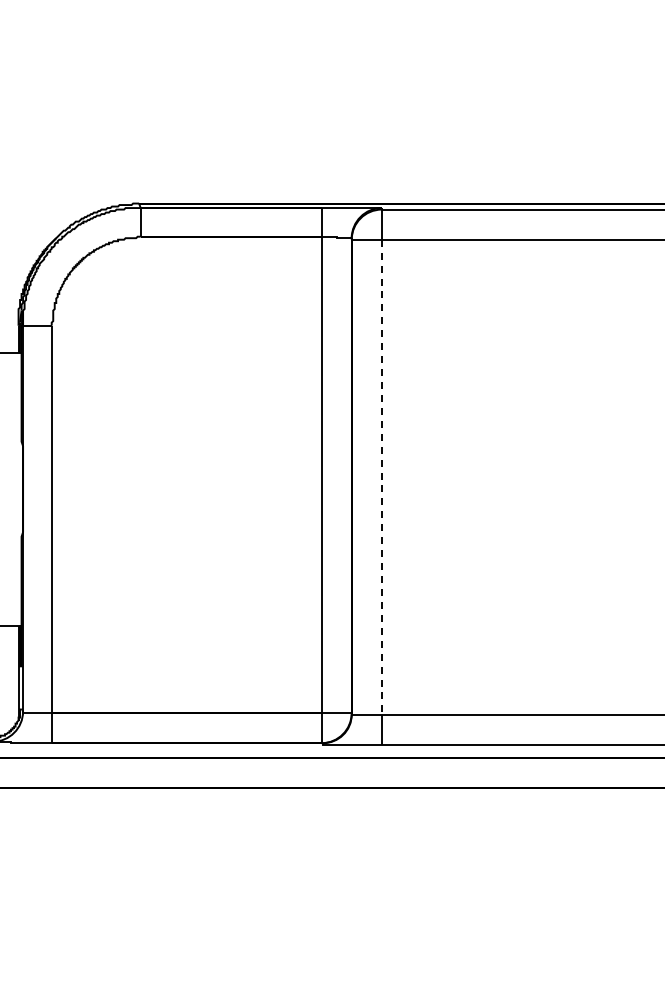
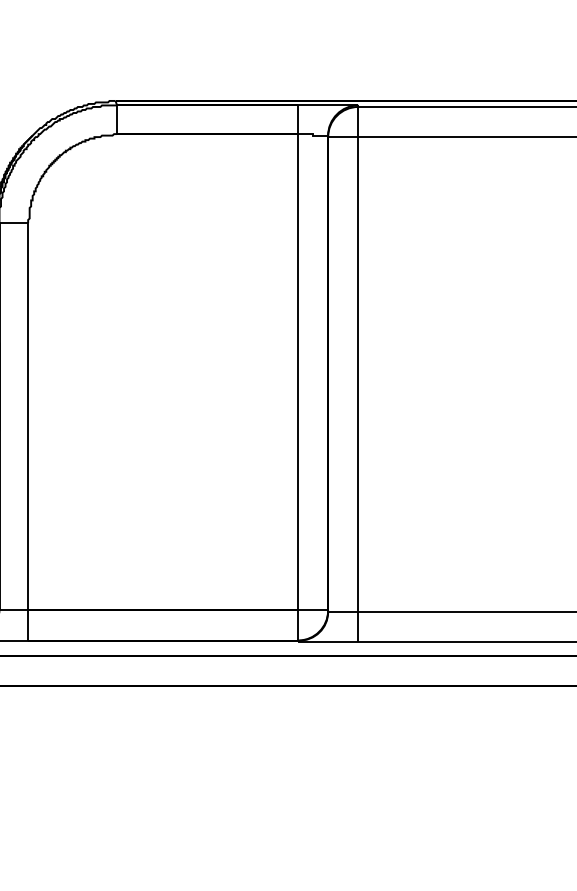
line: (381, 477) -> (357, 374), dashed -> solid

